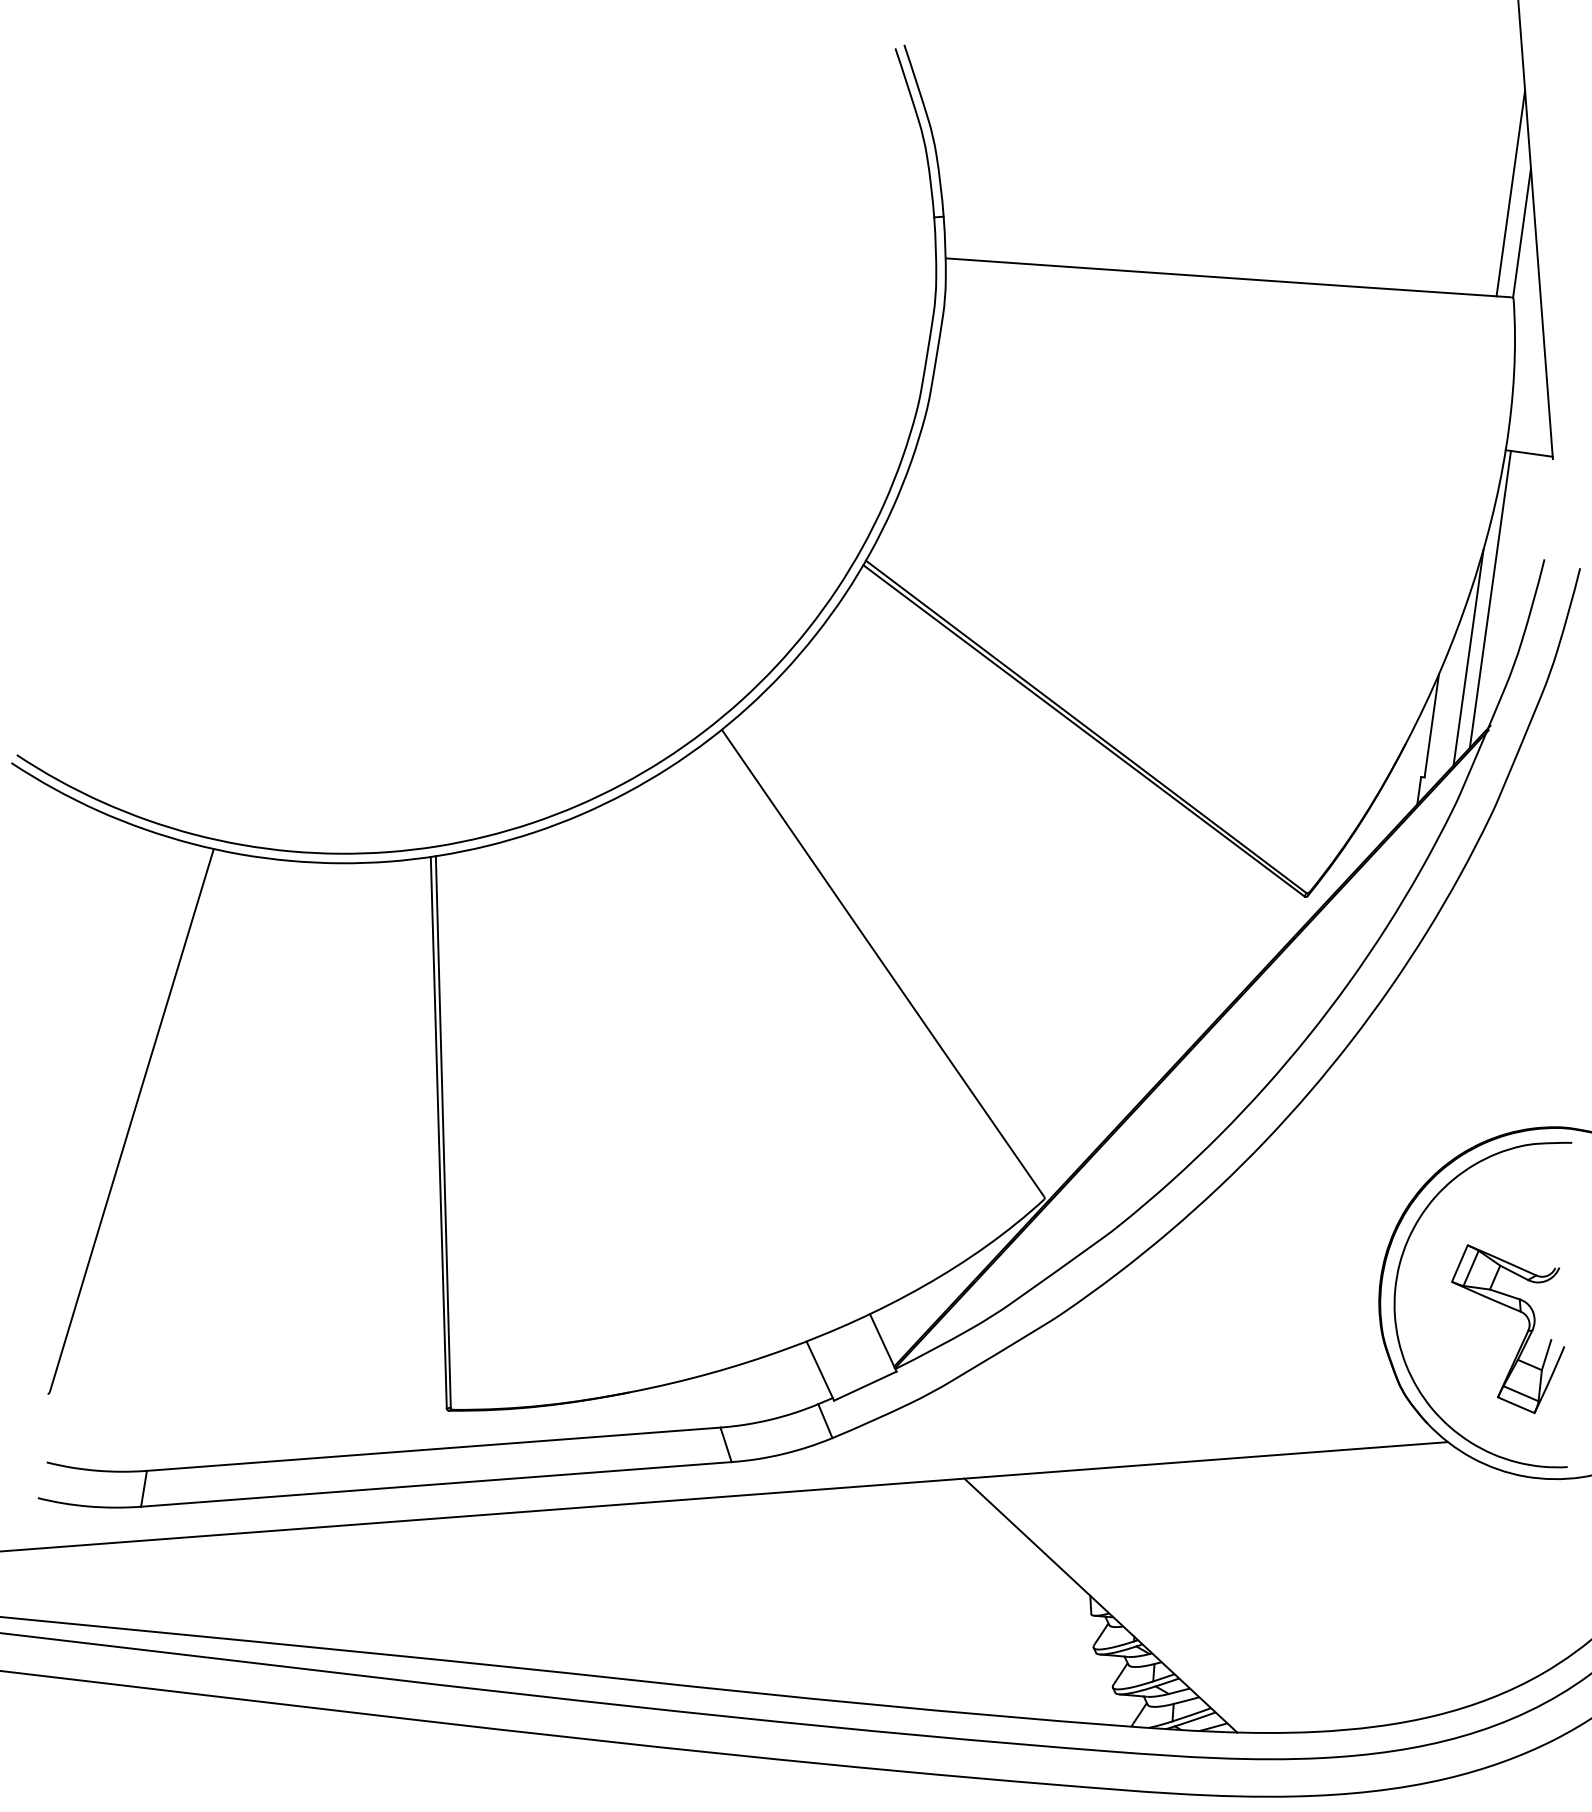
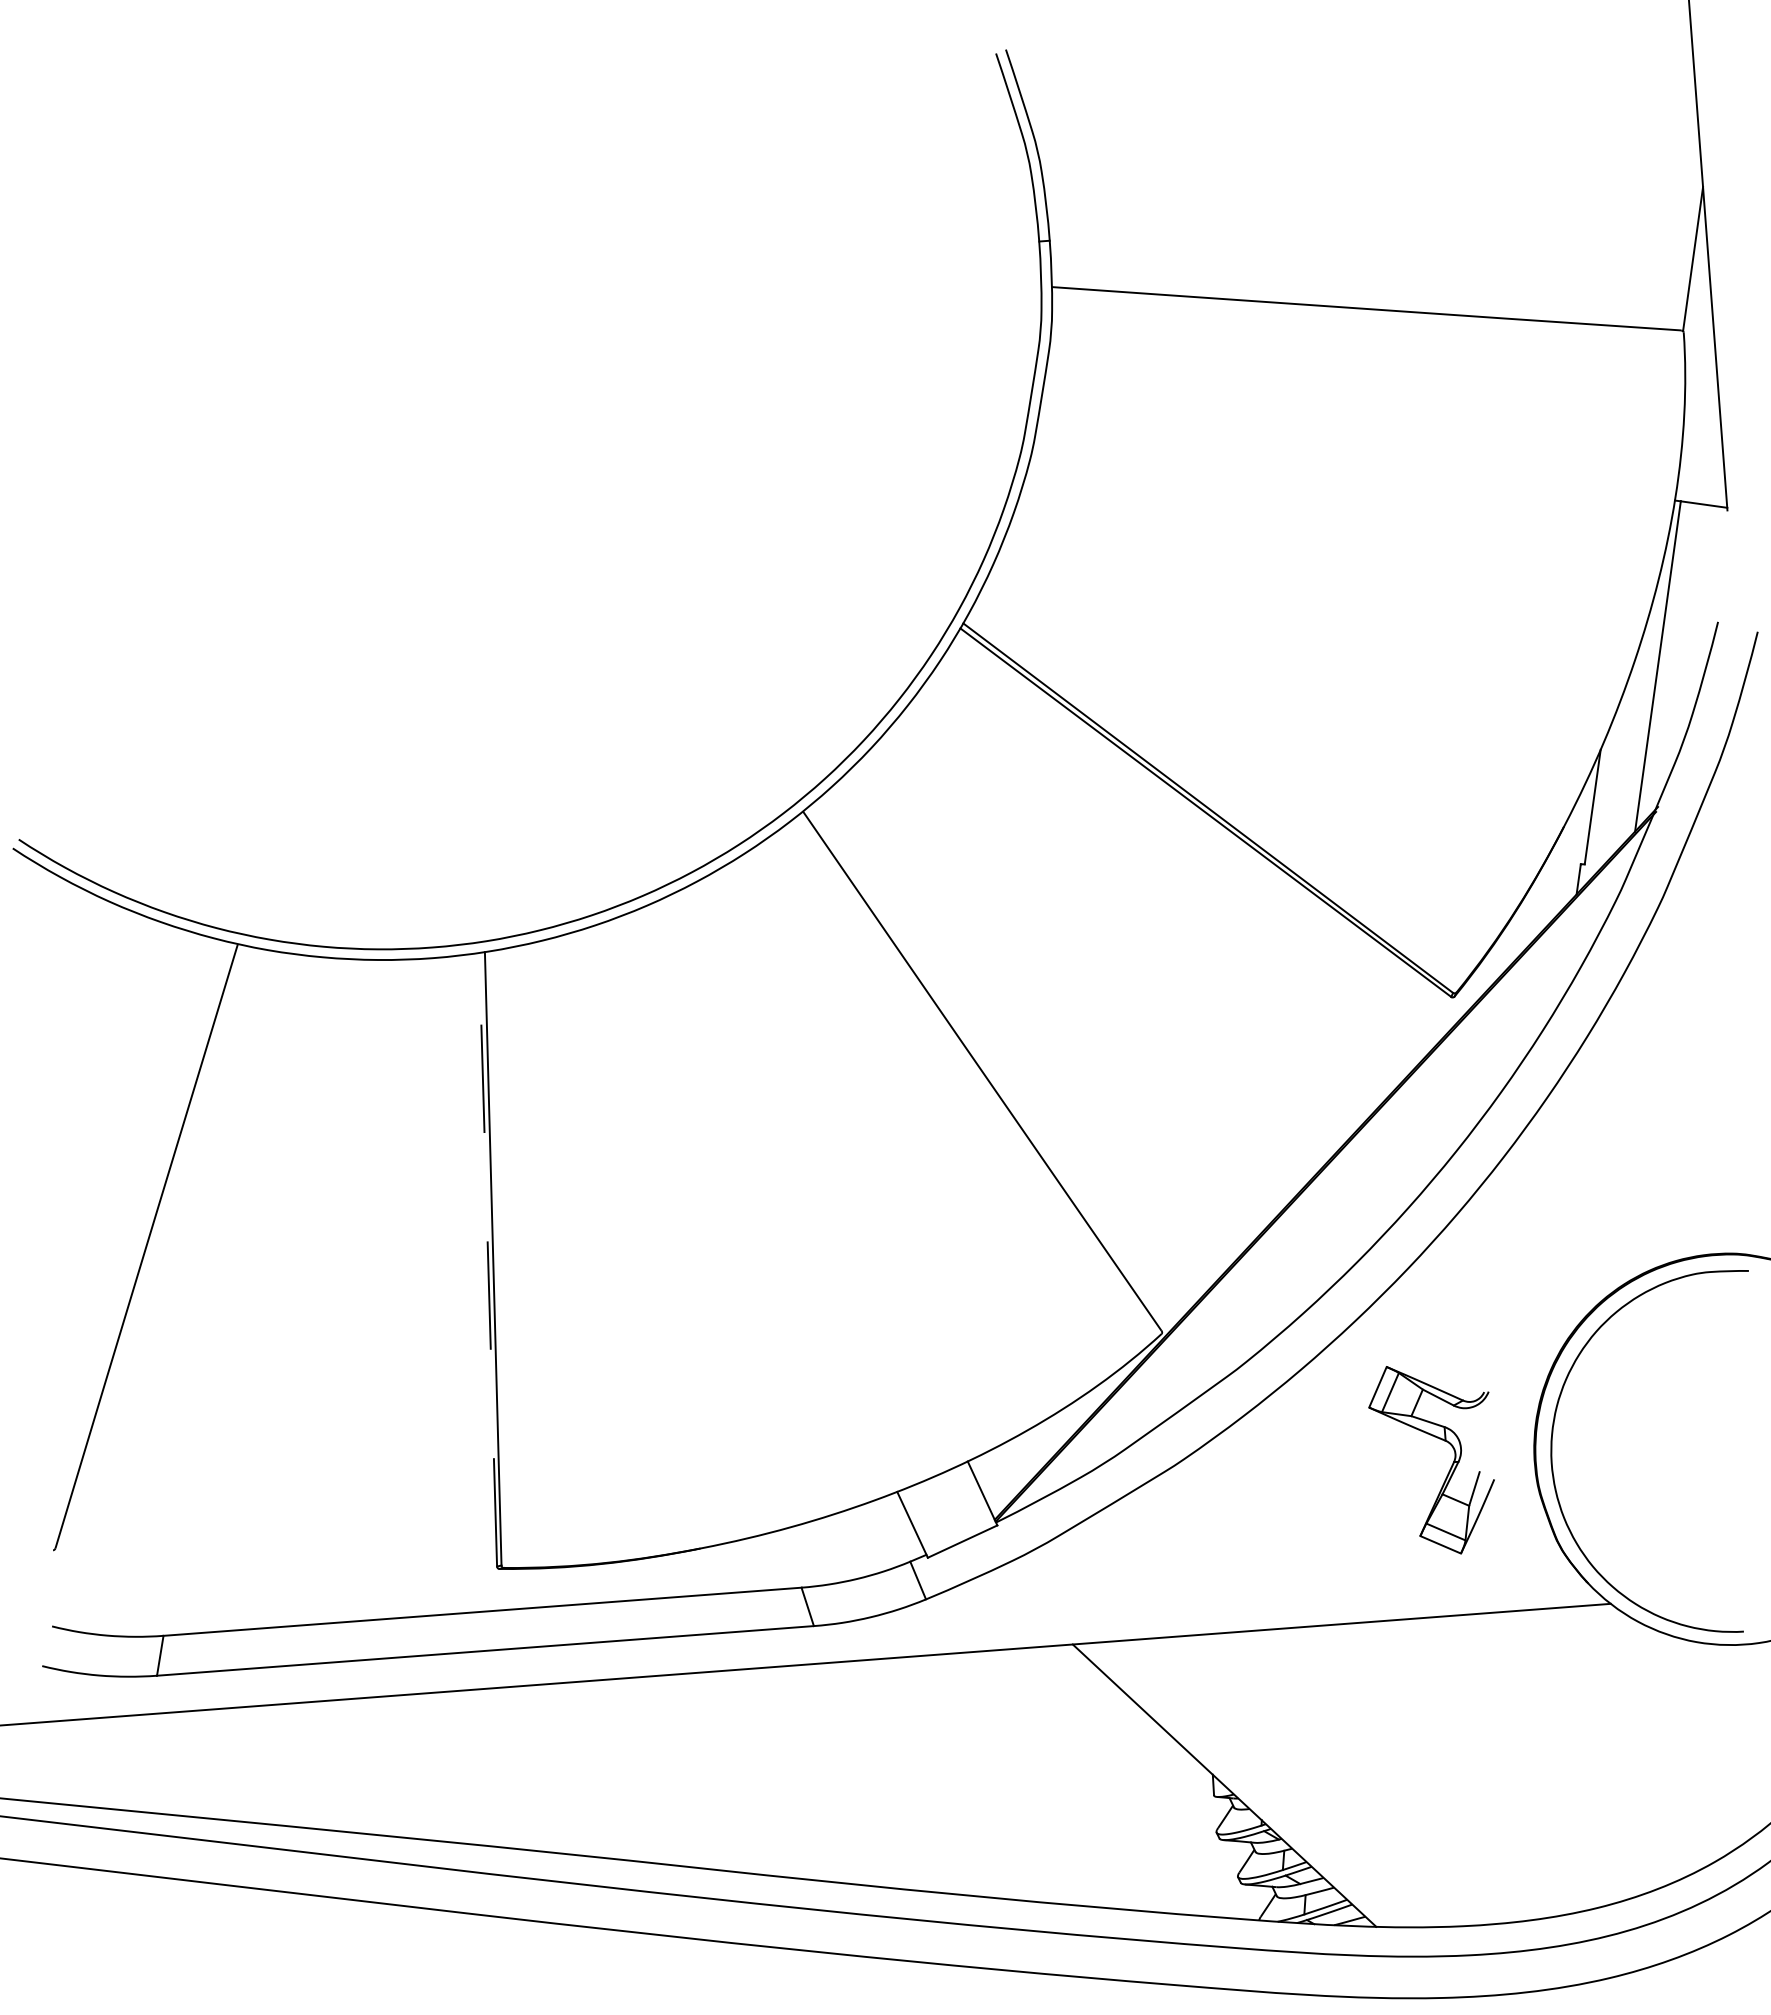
line: (1510, 193) -> (1680, 214), removed
line: (1468, 657) -> (1633, 731), removed
line: (439, 1132) -> (488, 1259), solid -> dashed
part: (1524, 1337) -> (1449, 1469), moved

